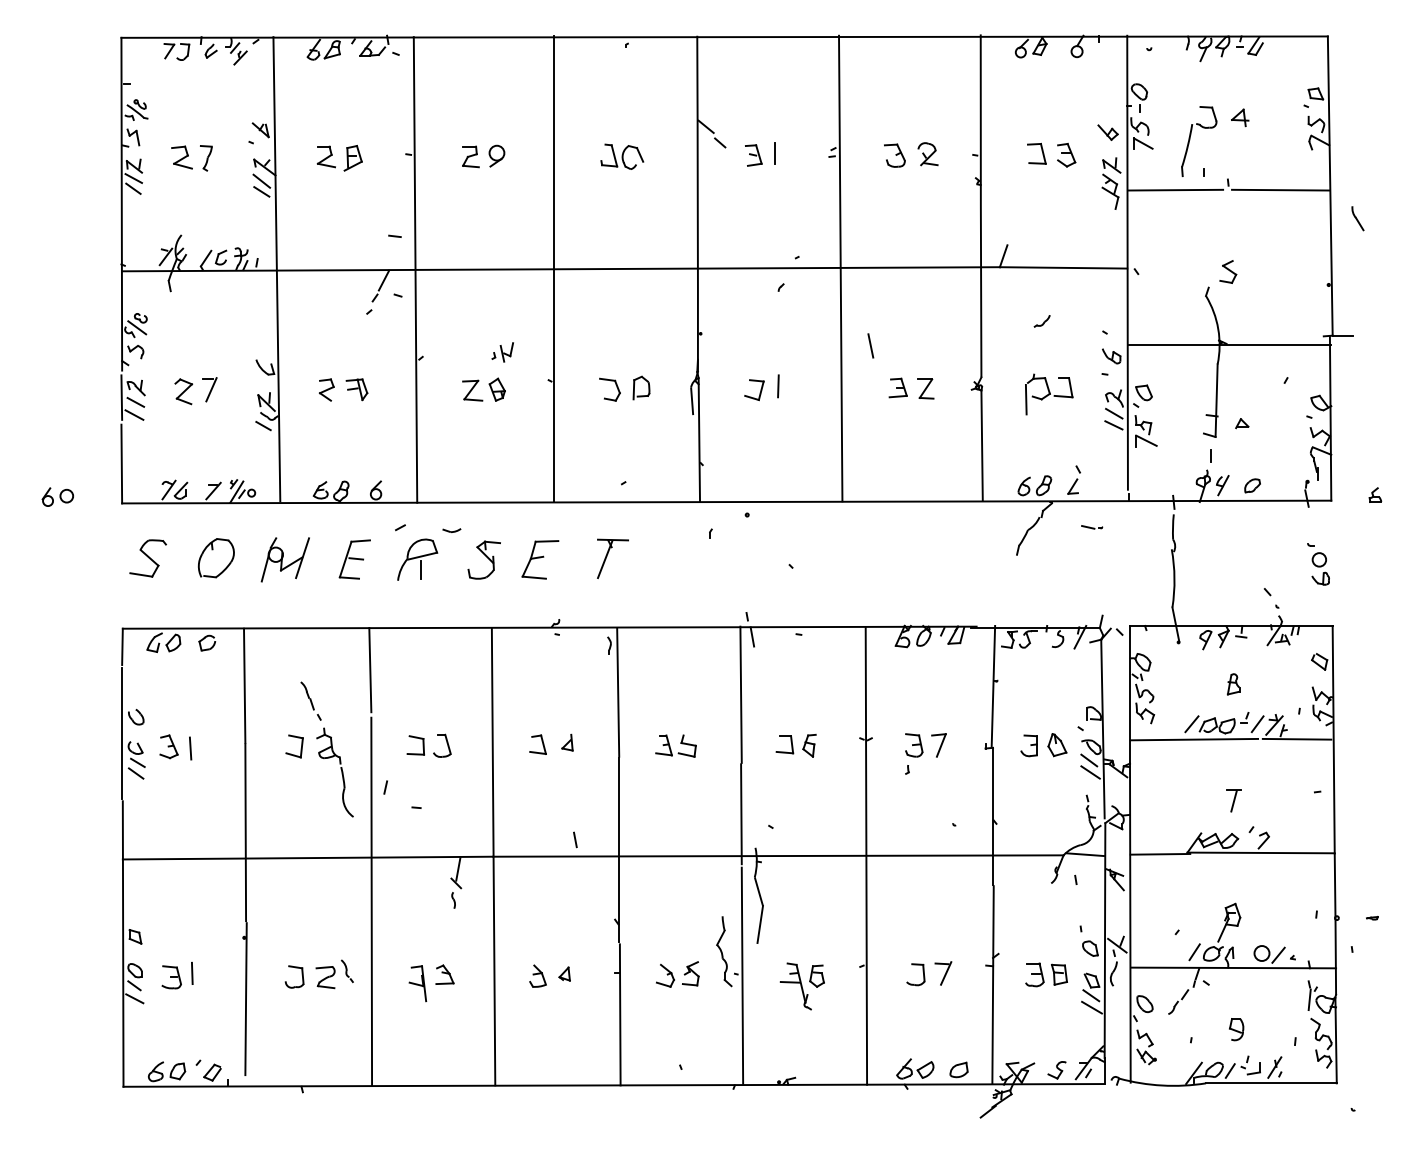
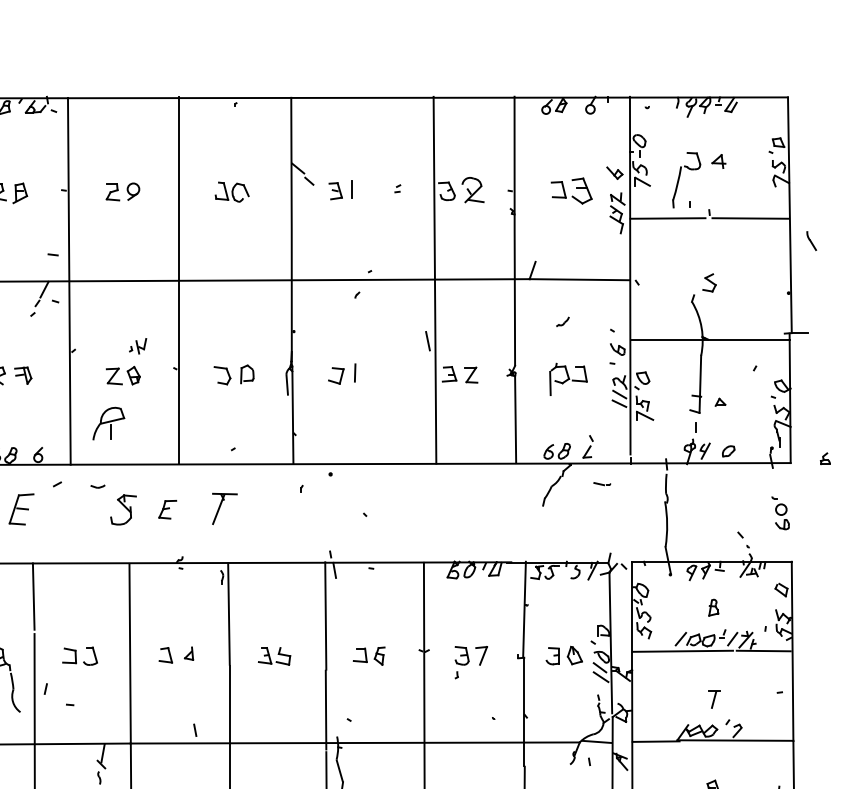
part: (927, 154) -> (472, 190), size x1.4
part: (1066, 154) -> (582, 190), size x1.4
line: (840, 268) -> (434, 280), moved
part: (417, 559) -> (108, 423), moved
part: (540, 559) -> (167, 509), size x0.6

